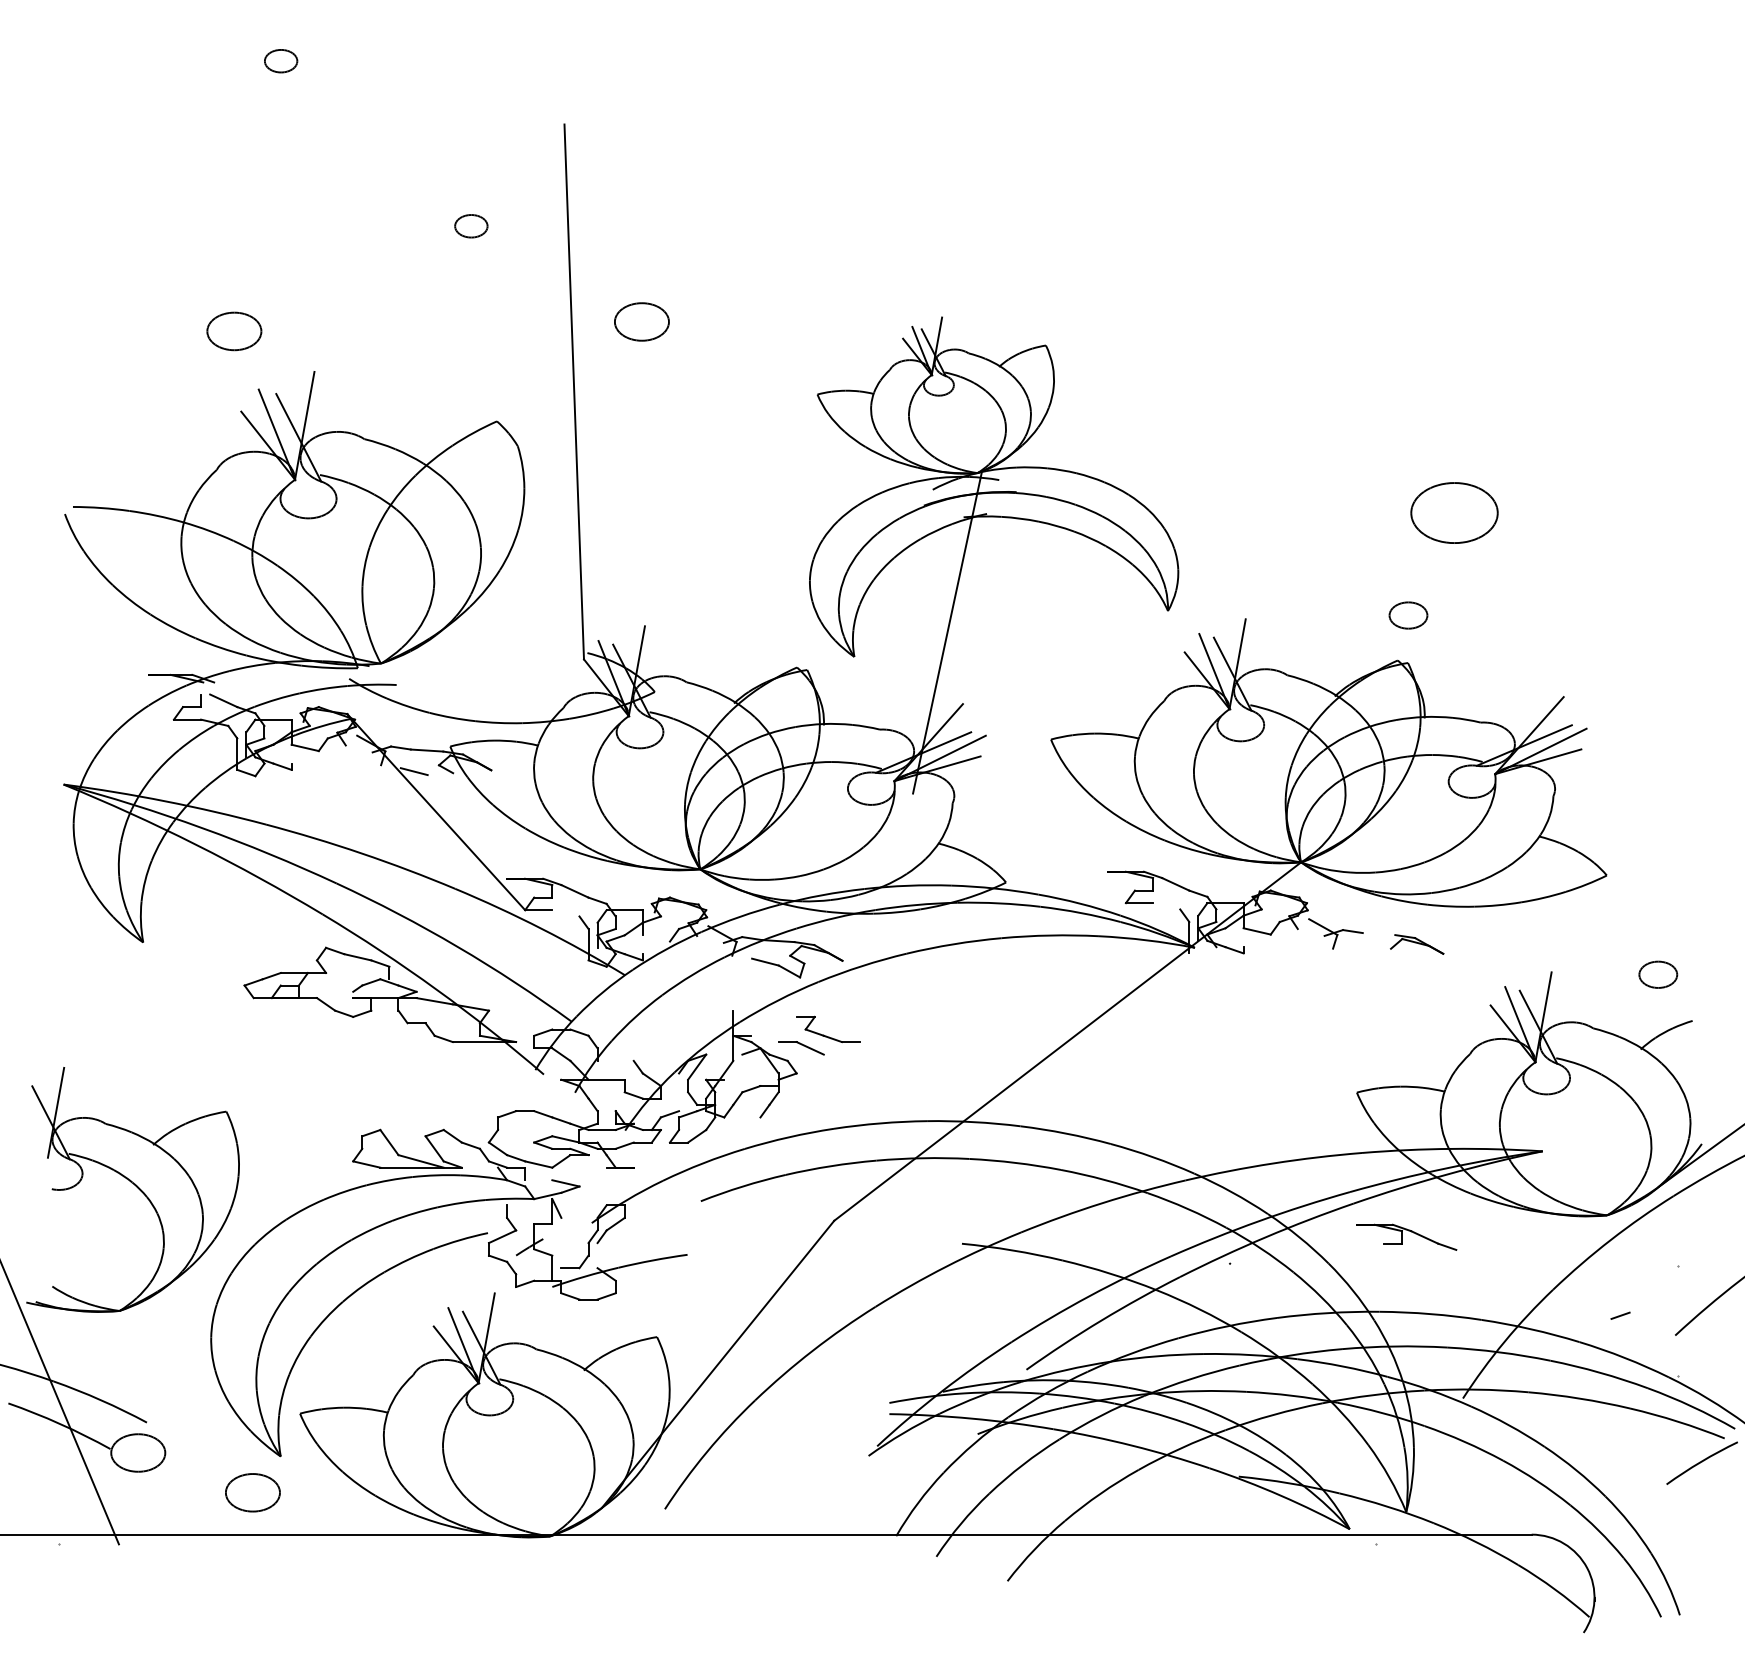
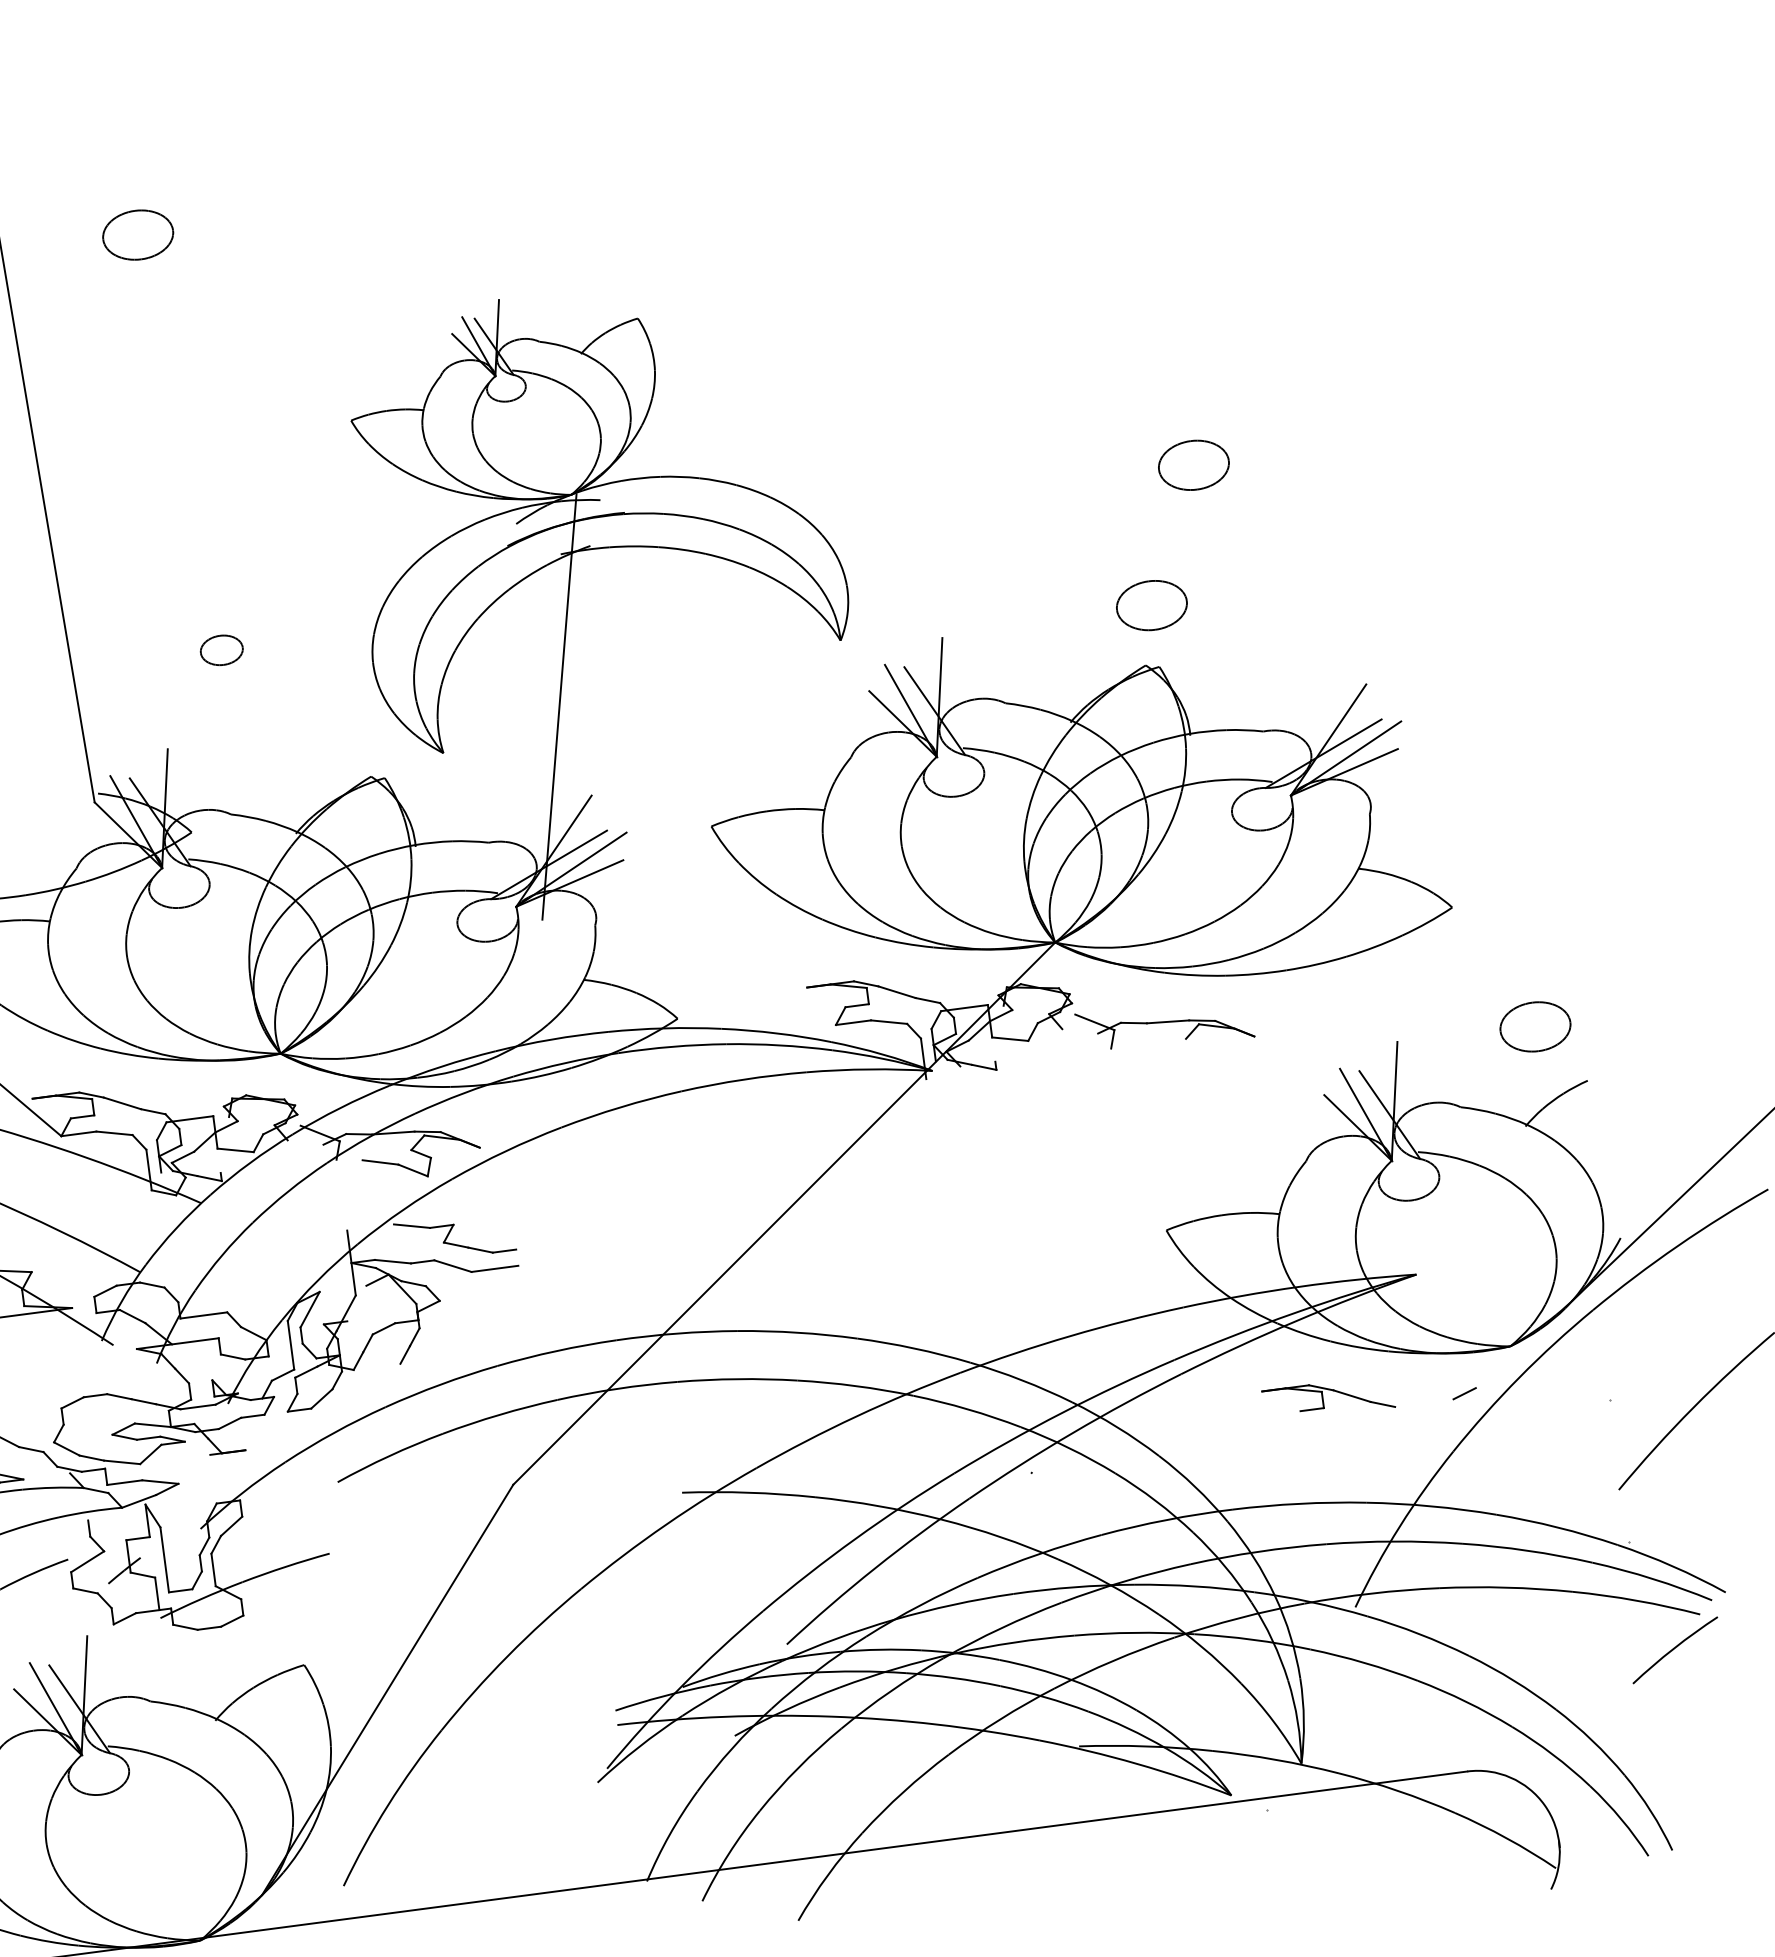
part: (641, 321) -> (137, 234), moved
part: (1454, 512) -> (1193, 464), size x0.62
part: (696, 556) -> (222, 650), added
part: (1408, 615) -> (1151, 605), size x1.43
line: (1166, 906) -> (888, 1022), added
line: (565, 913) -> (113, 1133), added
line: (1378, 934) -> (1167, 1022), added
line: (655, 938) -> (234, 1150), added
part: (1658, 974) -> (1535, 1026), size x1.43
line: (782, 1013) -> (411, 1225), added
line: (764, 1038) -> (392, 1261), added
line: (841, 1054) -> (494, 1268), added
line: (615, 1060) -> (203, 1314), added
line: (679, 1092) -> (291, 1345), added
line: (538, 1180) -> (124, 1483), added
part: (1406, 1236) -> (1328, 1398), moved
line: (561, 1242) -> (164, 1559), added
line: (597, 1255) -> (213, 1569), added
line: (1620, 1315) -> (1464, 1393), moved

